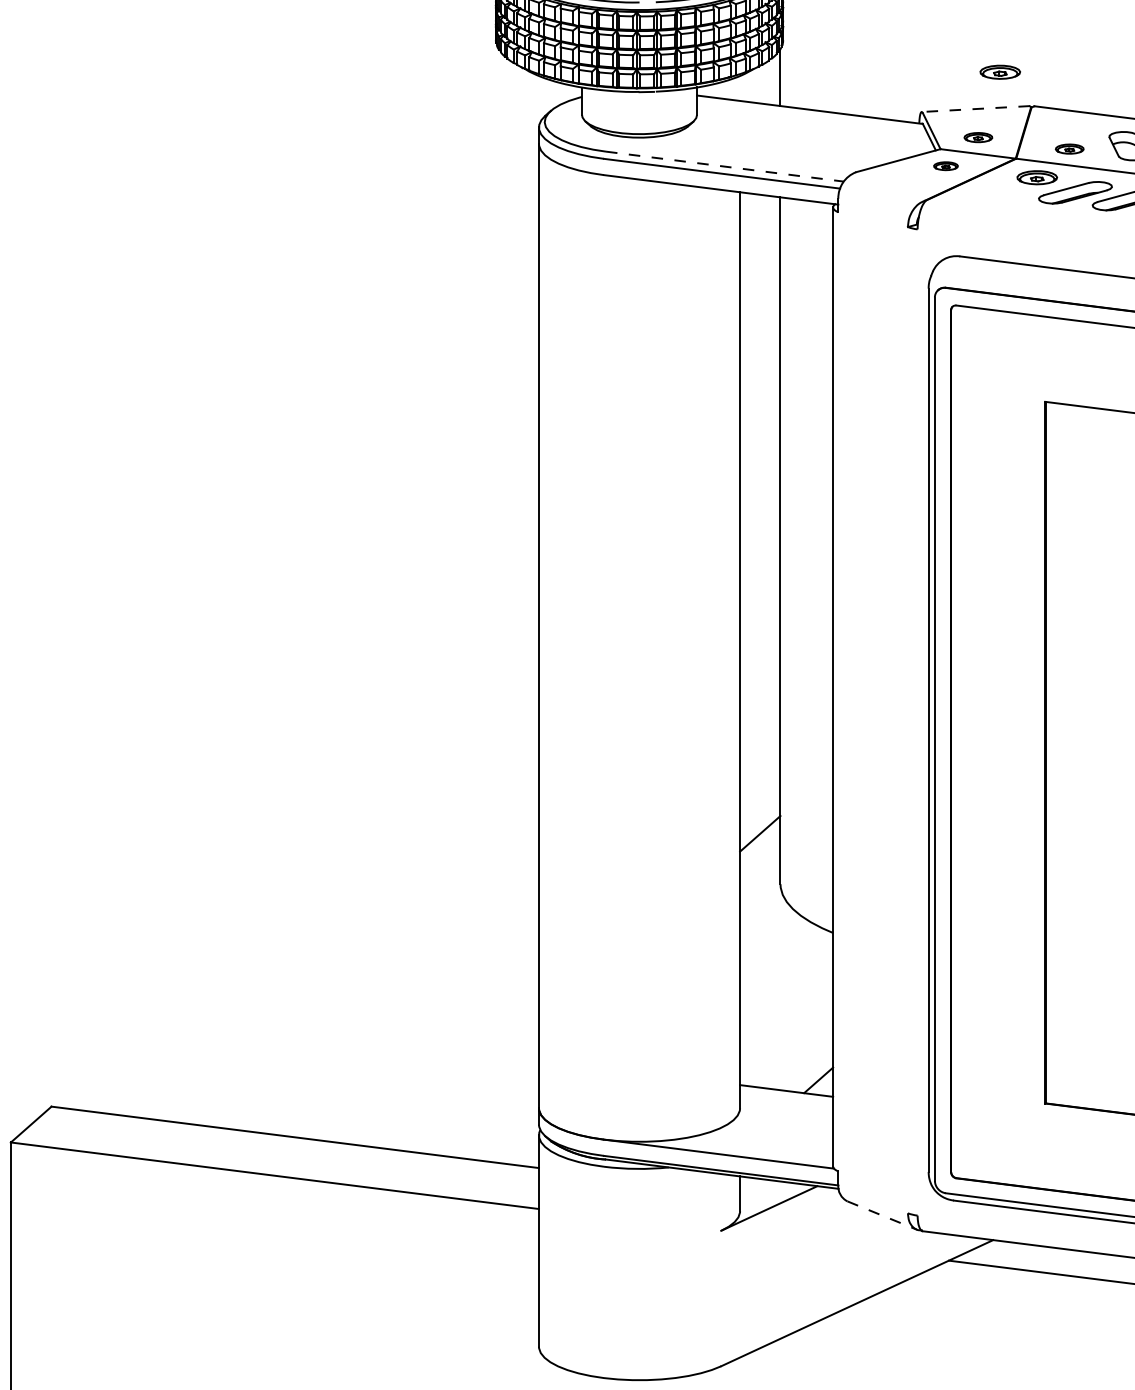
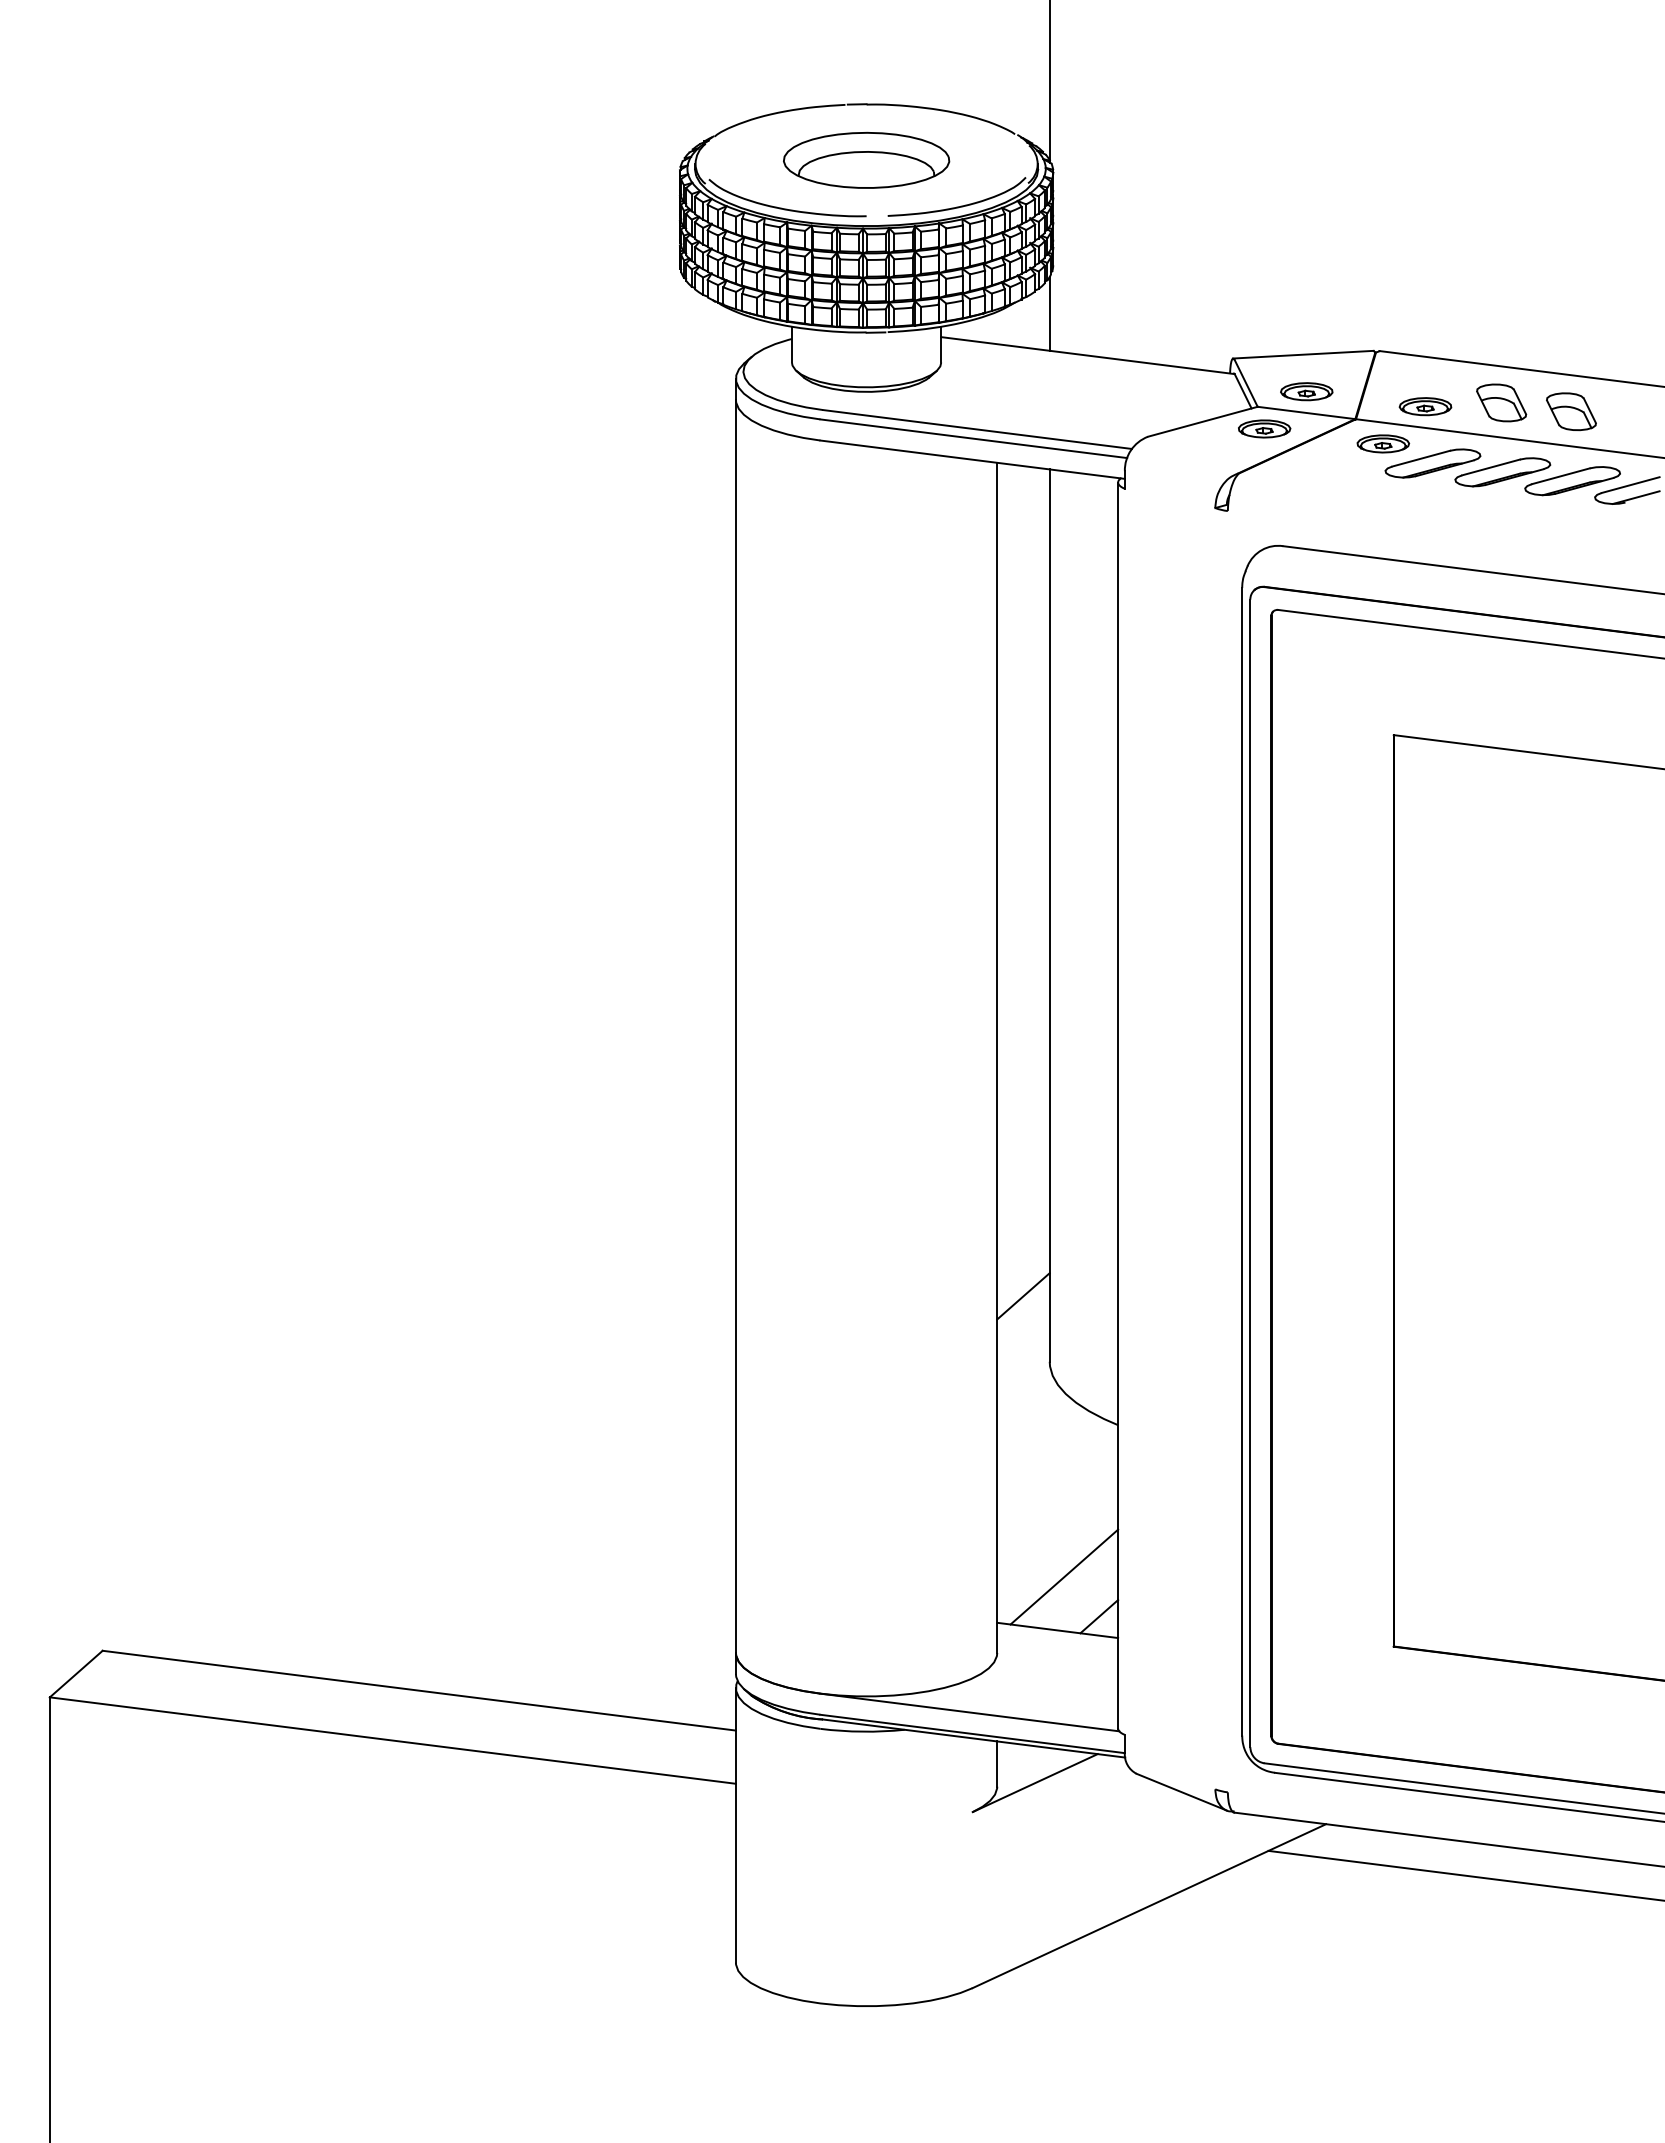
part: (1000, 71) -> (1335, 306), removed
line: (975, 108) -> (1302, 354), dashed -> solid
part: (978, 137) -> (1306, 391), size x1.43
part: (1069, 148) -> (1425, 406), size x1.43
part: (945, 165) -> (1264, 428), size x1.67
line: (724, 166) -> (977, 429), dashed -> solid
line: (791, 1049) -> (1064, 1576), added
line: (881, 1215) -> (1181, 1792), dashed -> solid

